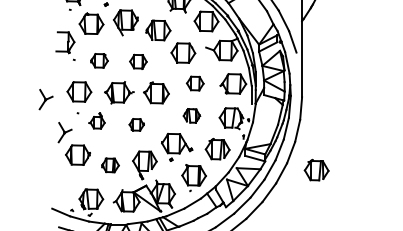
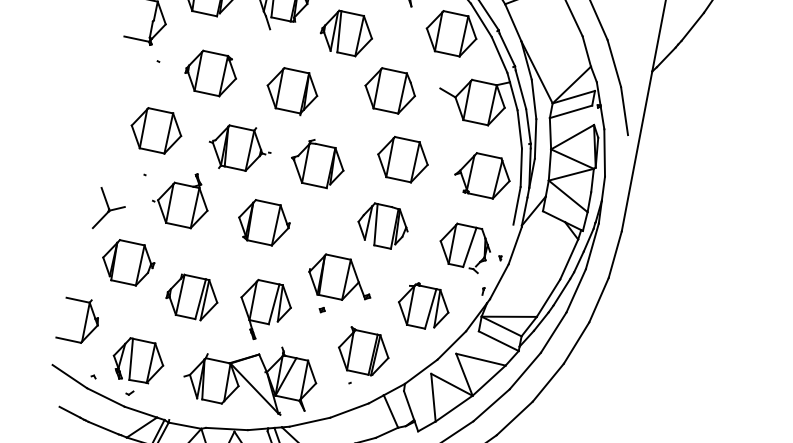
part: (99, 60) -> (211, 72), size x1.43
part: (138, 61) -> (292, 90), size x1.43
part: (195, 83) -> (403, 159), size x1.43
part: (45, 99) -> (82, 133), removed
part: (191, 115) -> (382, 225), size x1.43
part: (96, 120) -> (180, 197), size x1.67
part: (136, 124) -> (263, 221), size x1.67
part: (110, 165) -> (192, 297), size x1.43
part: (316, 169) -> (623, 388), removed
part: (60, 185) -> (79, 319), added

